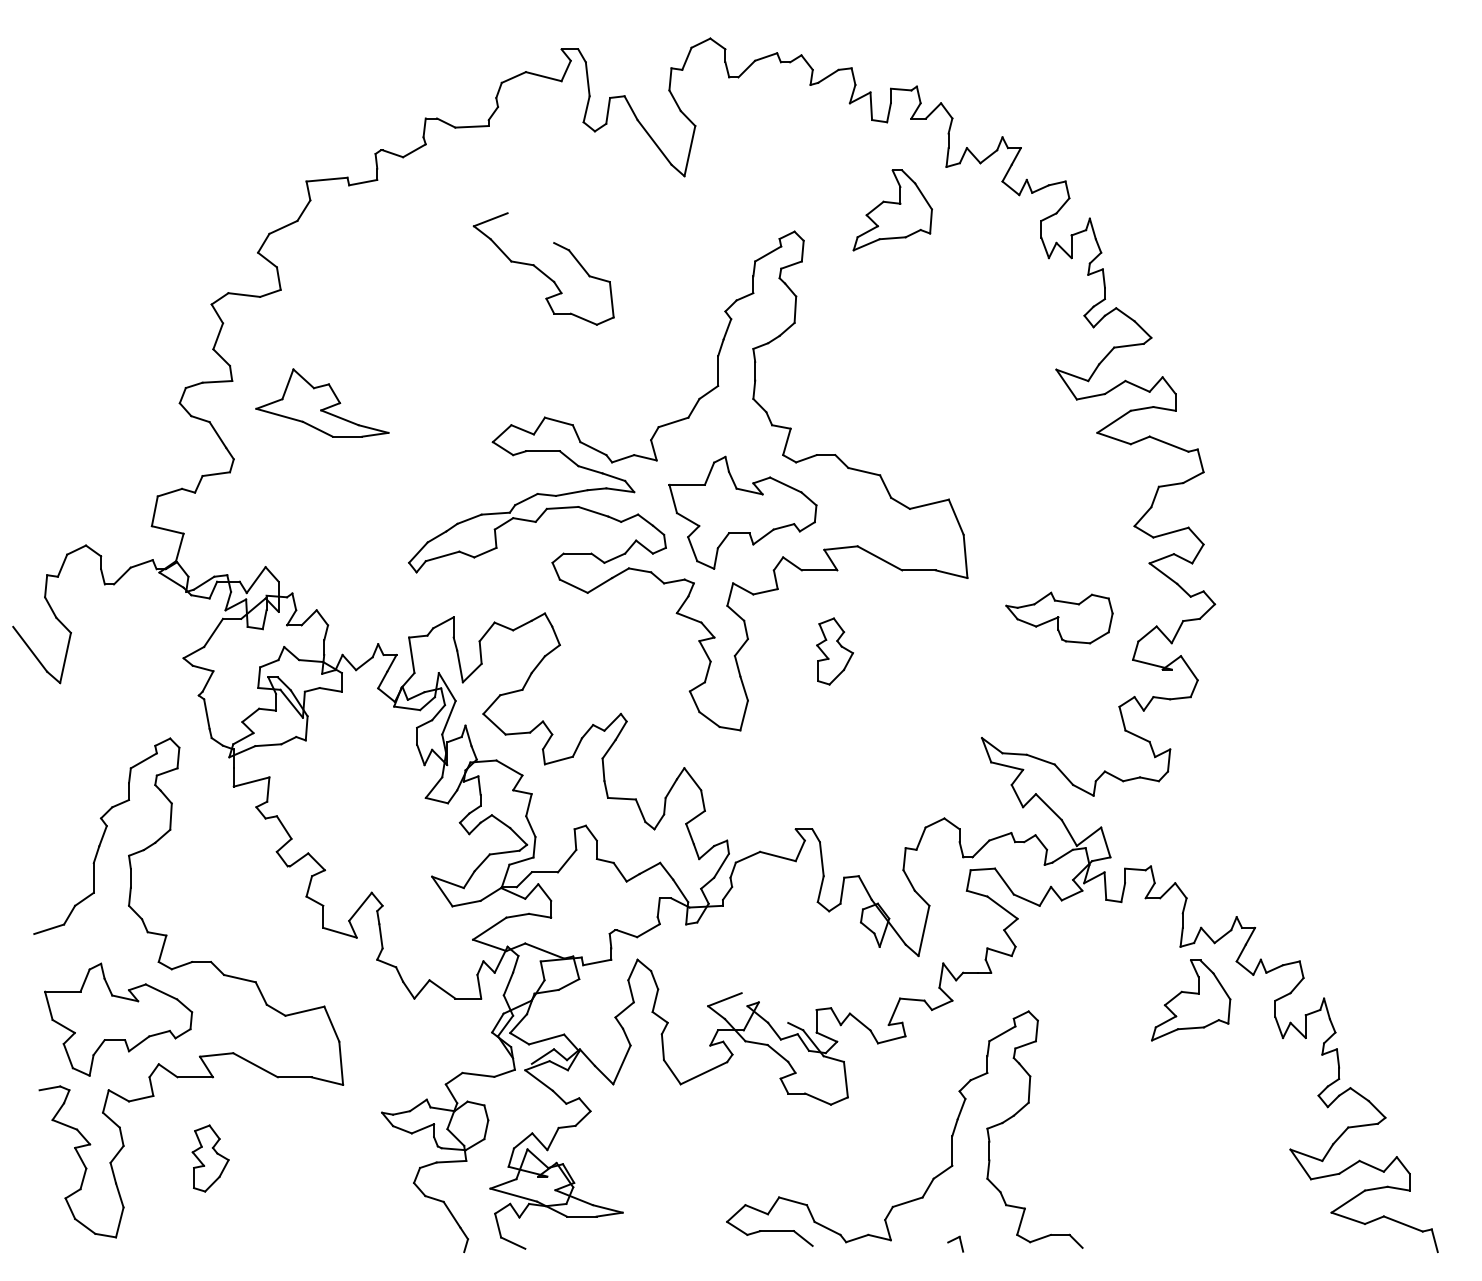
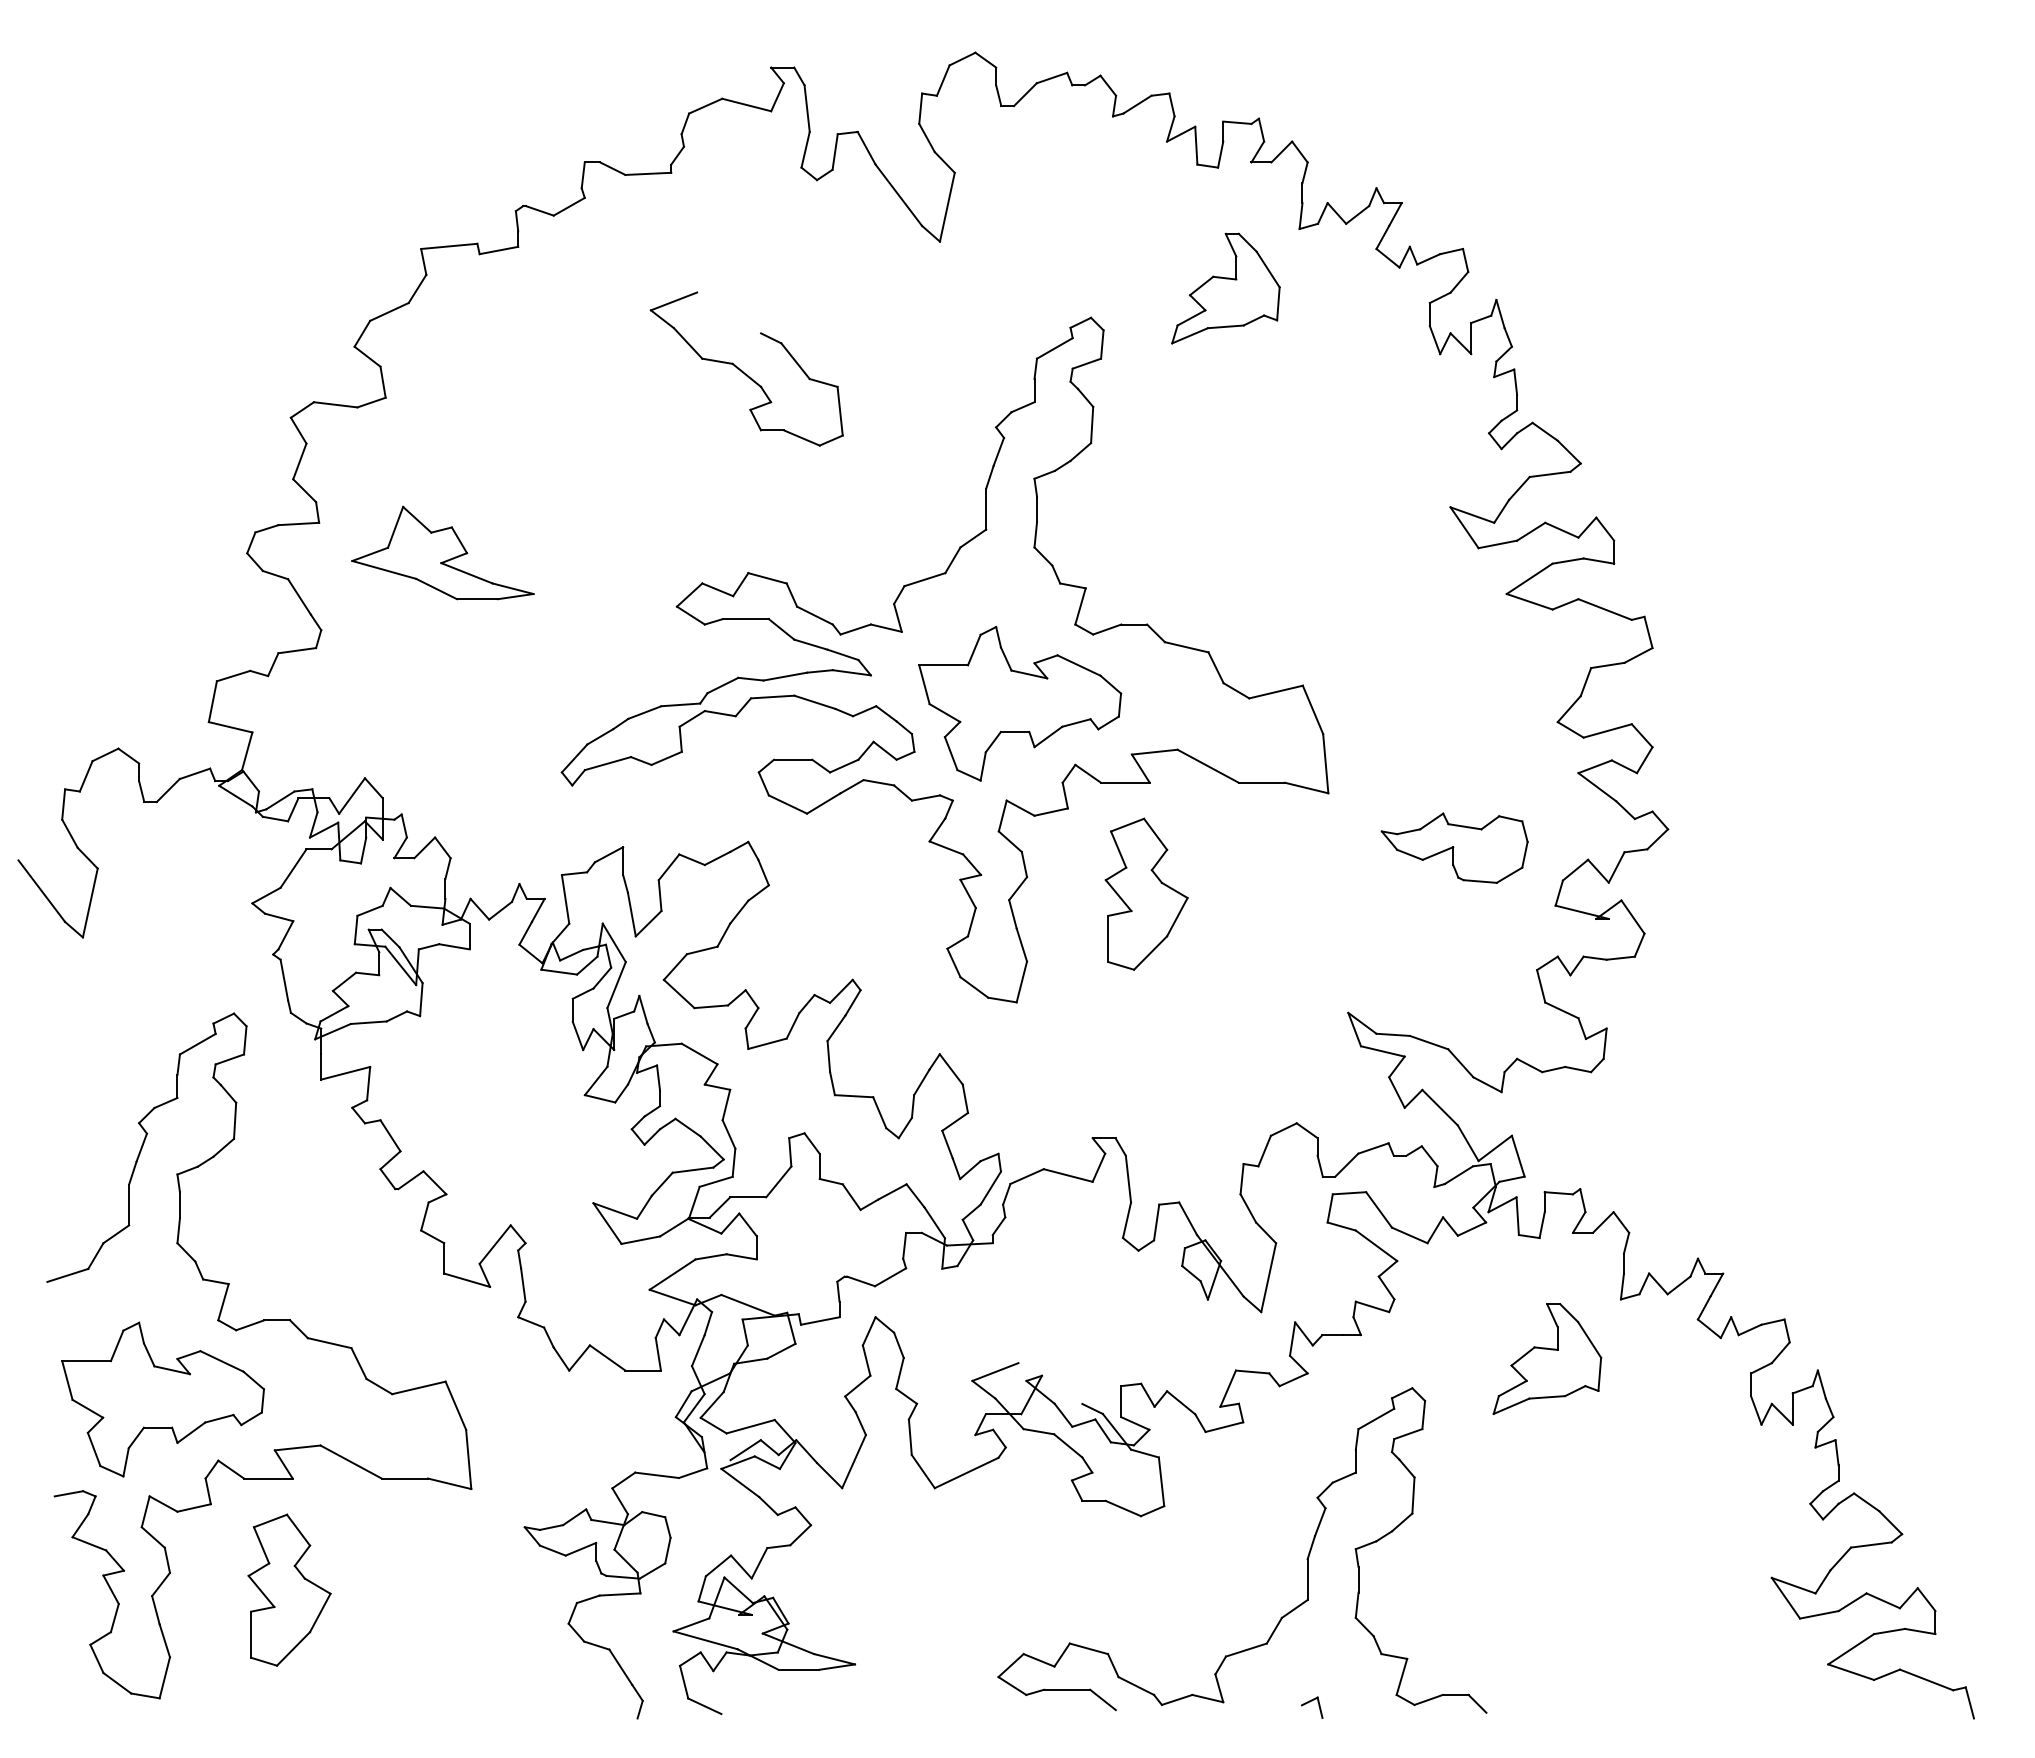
part: (834, 651) -> (1146, 893), size x1.67
part: (1191, 1000) -> (1547, 1358), moved
part: (210, 1158) -> (289, 1589), size x1.67

